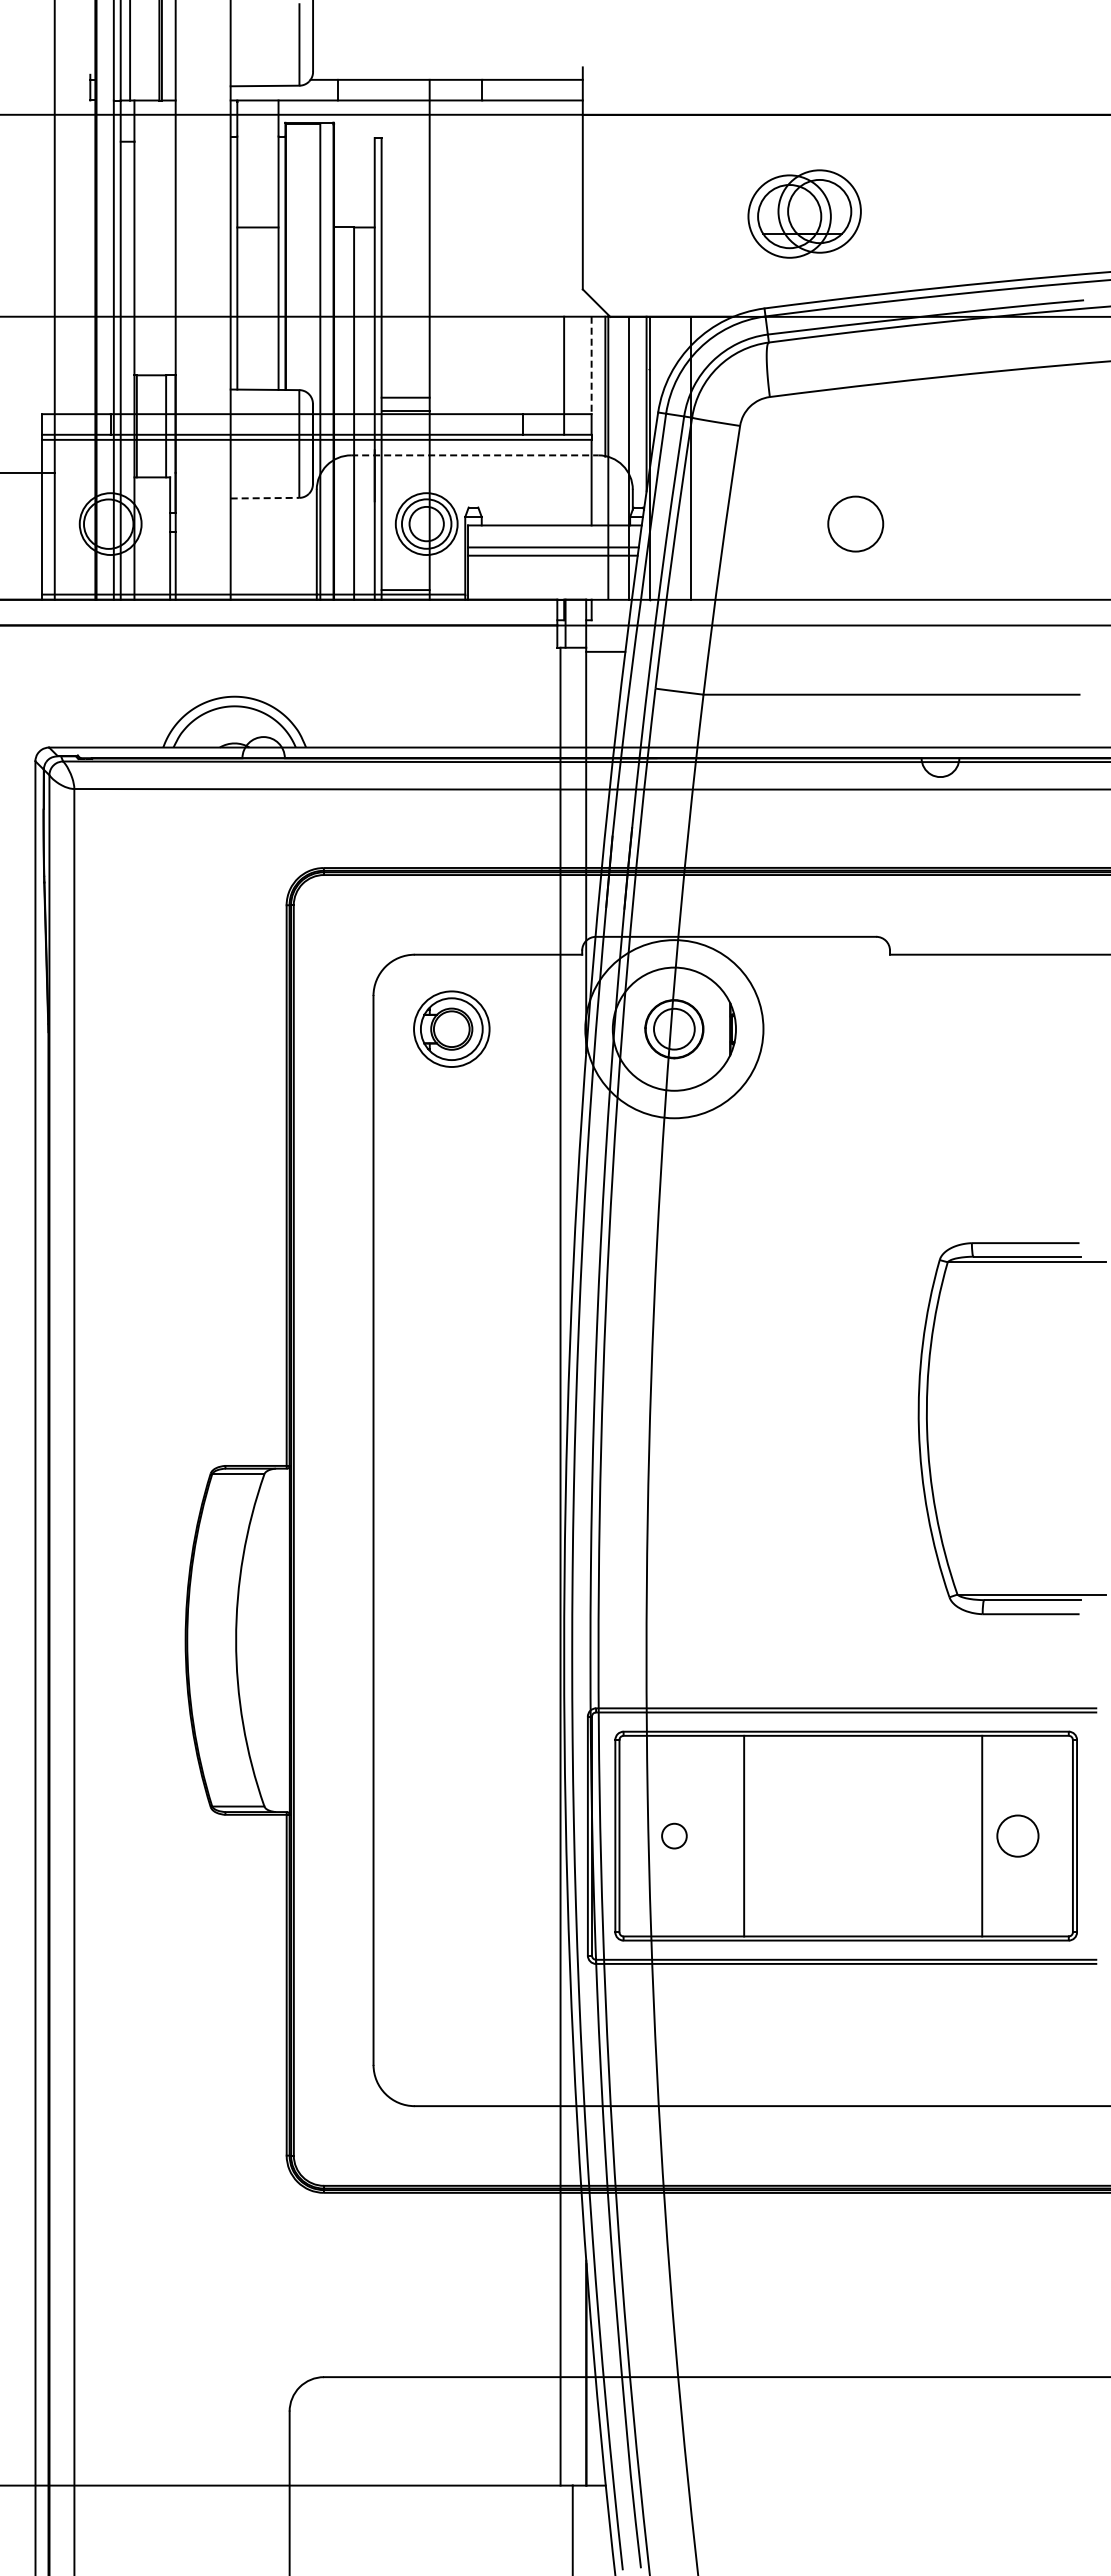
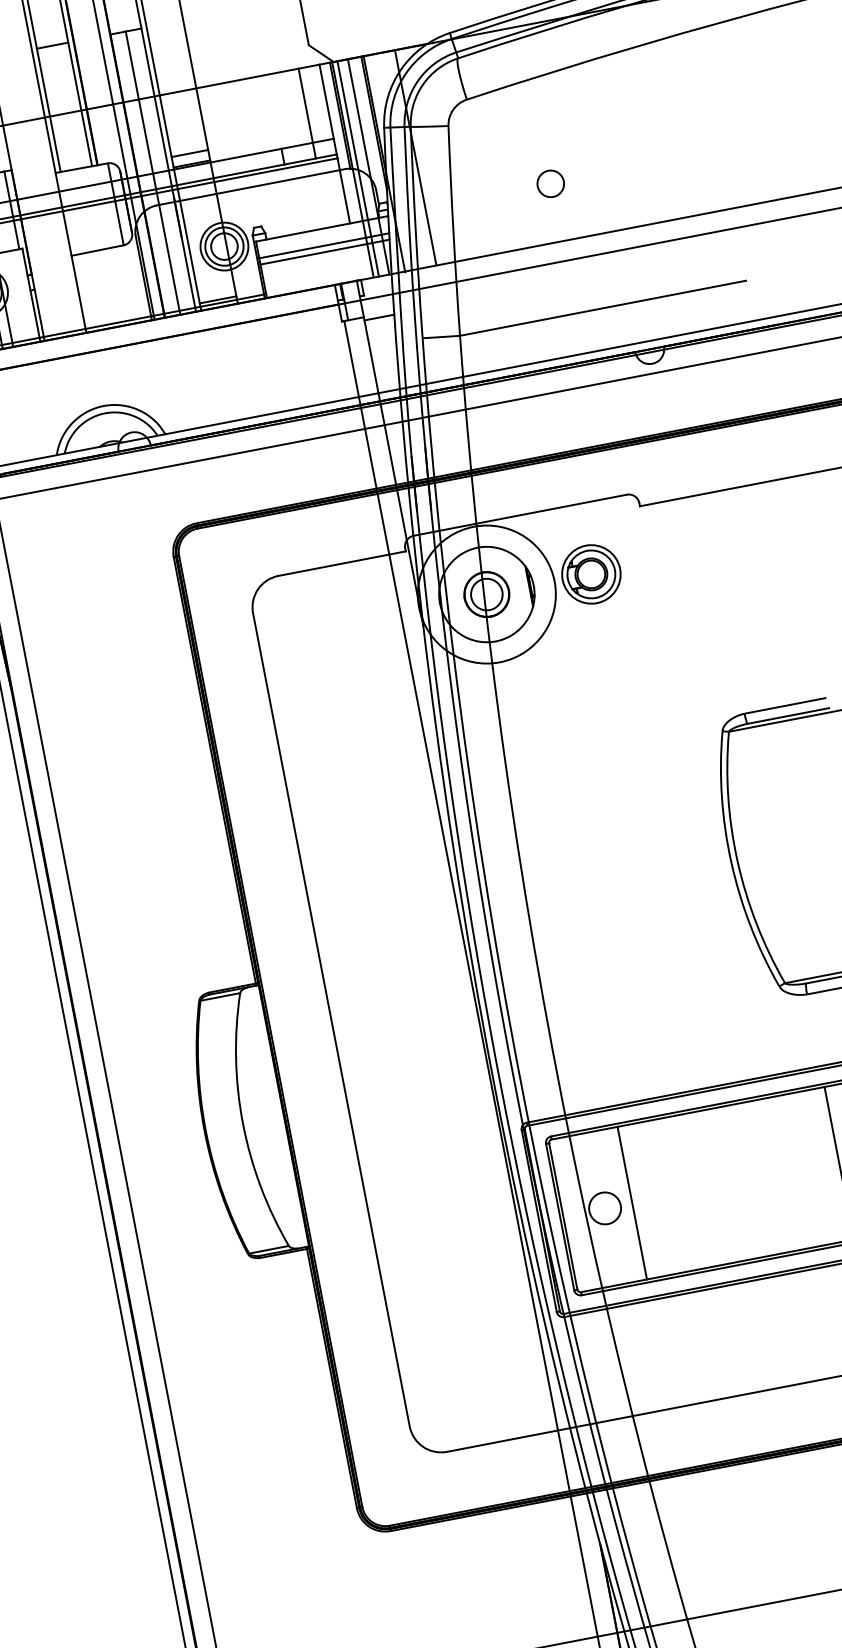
line: (591, 365) -> (326, 101), dashed -> solid
line: (474, 455) -> (250, 187), dashed -> solid
line: (615, 457) -> (358, 168), added
line: (265, 498) -> (98, 250), dashed -> solid
circle: (855, 524) -> (550, 184), size x0.62
part: (451, 1028) -> (591, 573), moved
circle: (674, 1835) -> (605, 1207), size x1.67
line: (744, 1835) -> (632, 1202), moved

